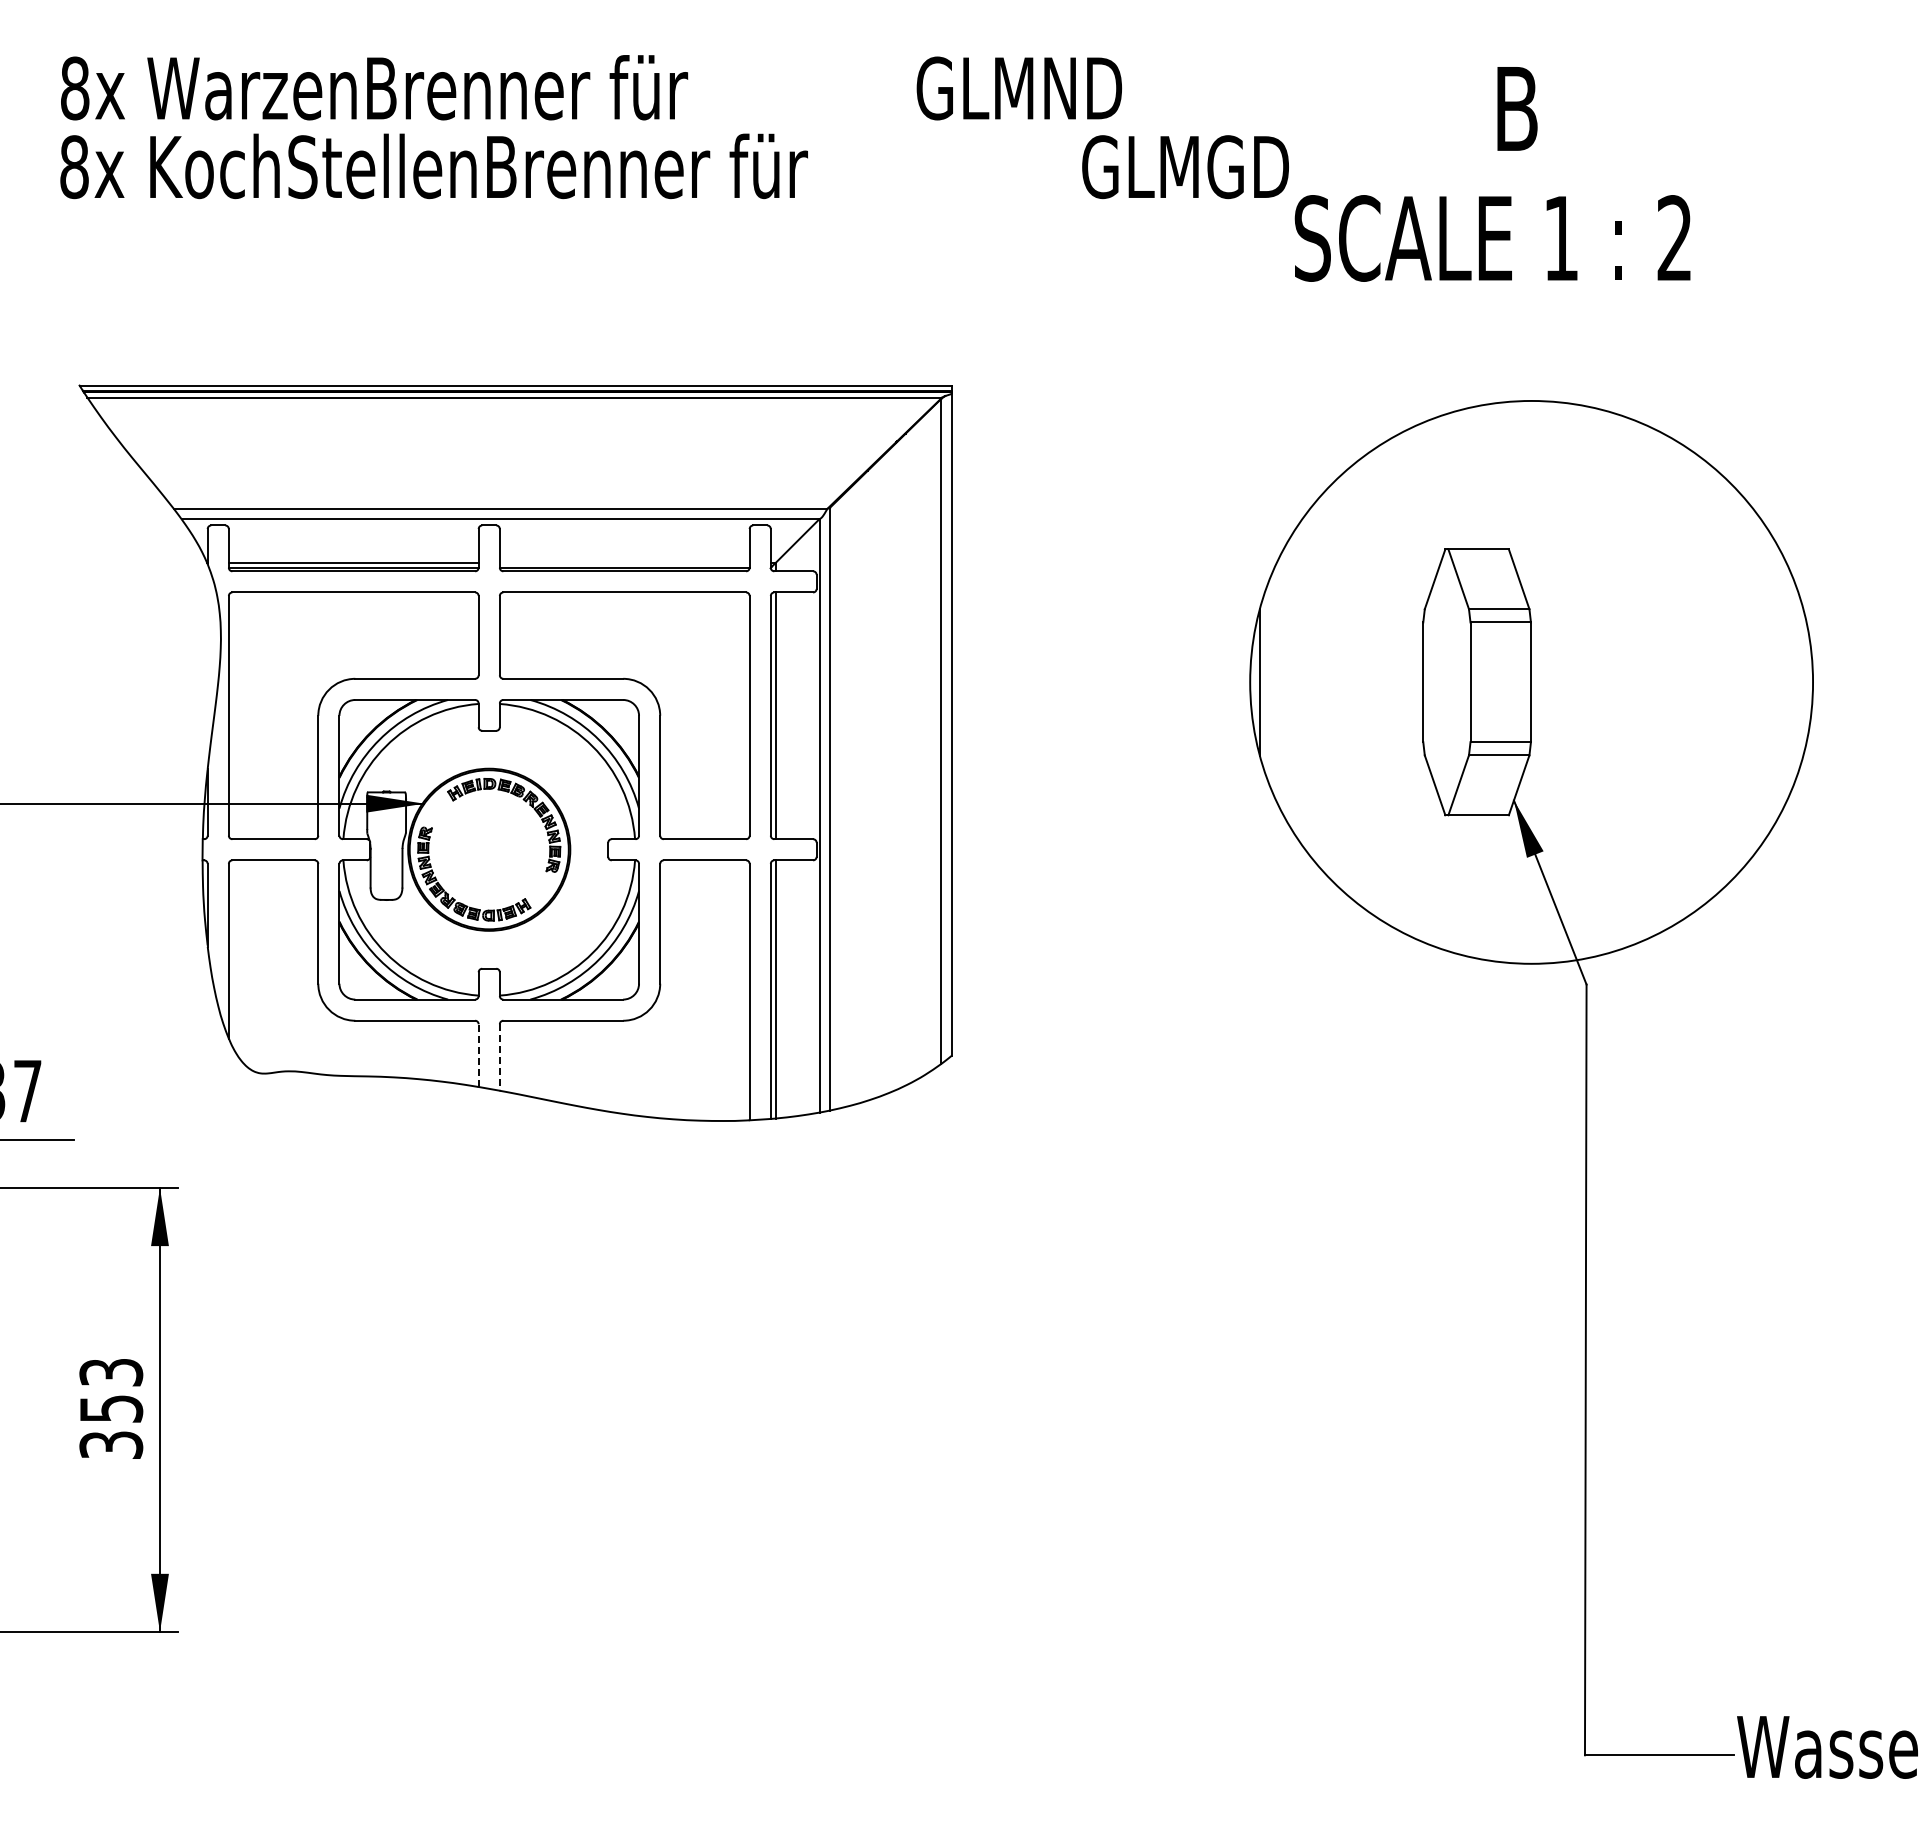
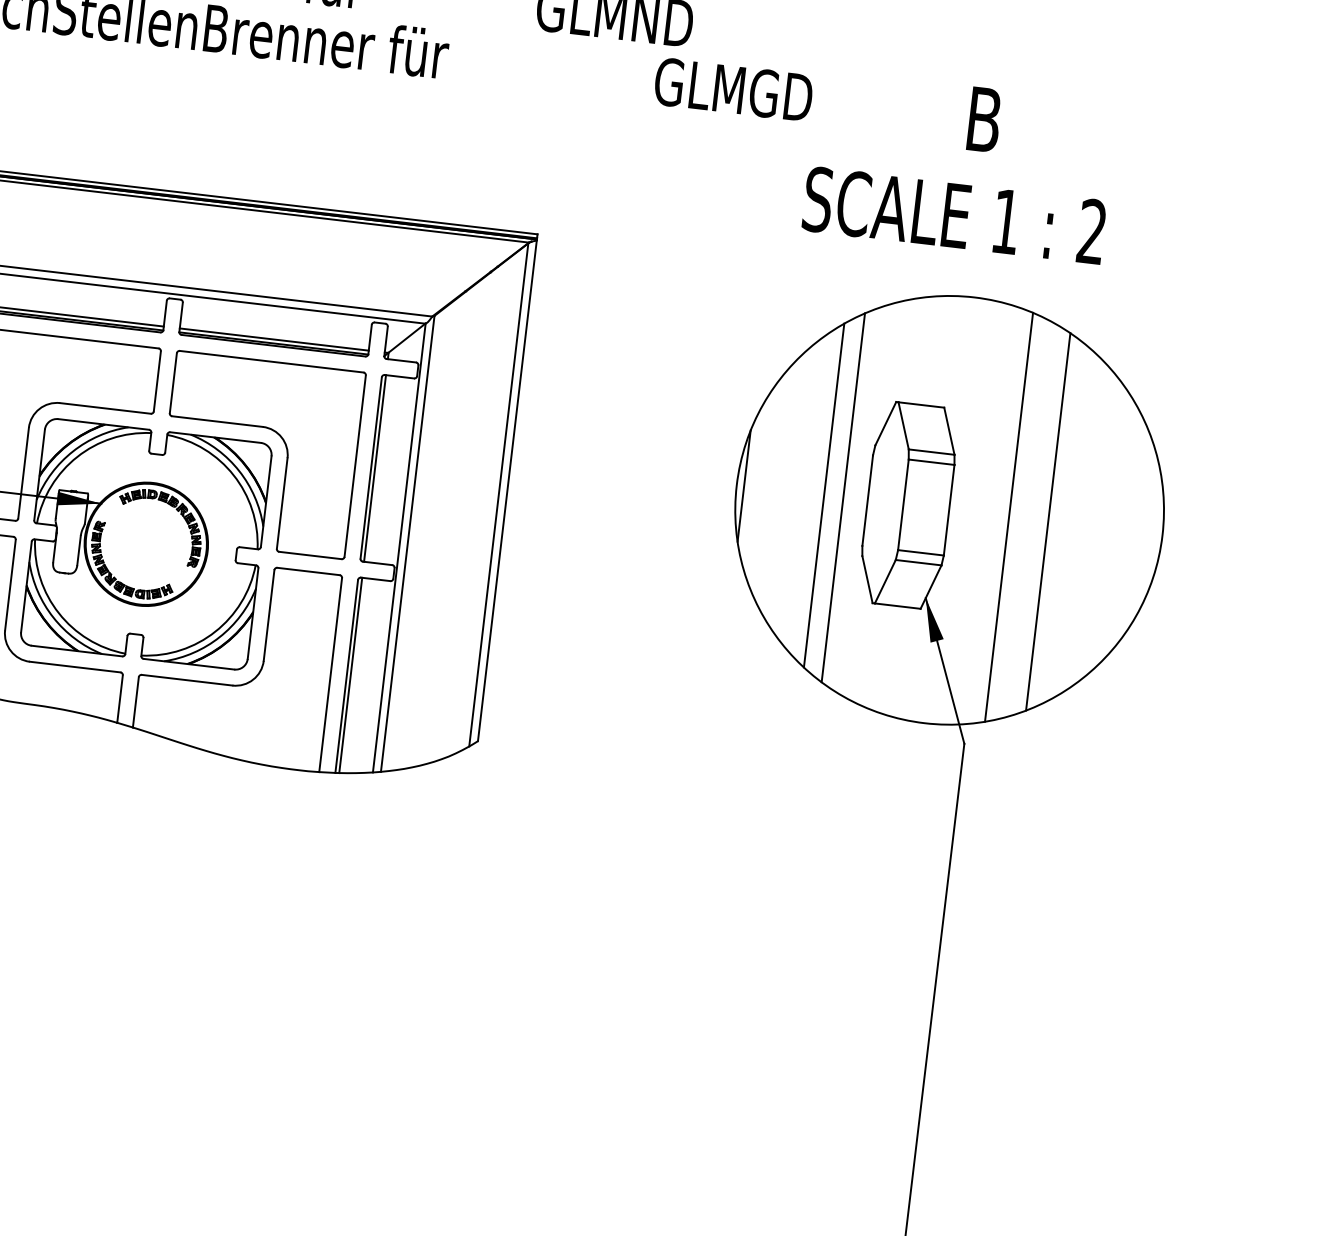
text: (1492, 174) -> (959, 167), moved
line: (624, 563) -> (274, 339), added
line: (1661, 681) -> (1047, 521), added
line: (1365, 682) -> (823, 495), added
line: (1391, 682) -> (843, 497), added
line: (1610, 682) -> (1009, 517), added
line: (478, 1055) -> (119, 698), dashed -> solid
line: (499, 1058) -> (135, 703), dashed -> solid

